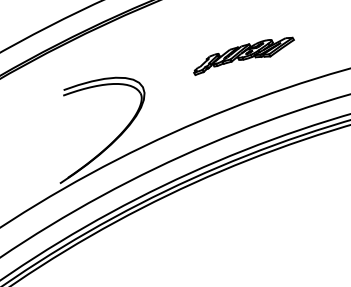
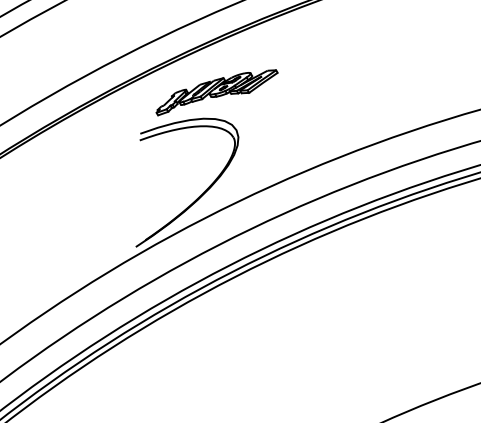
part: (243, 56) -> (216, 92), moved

